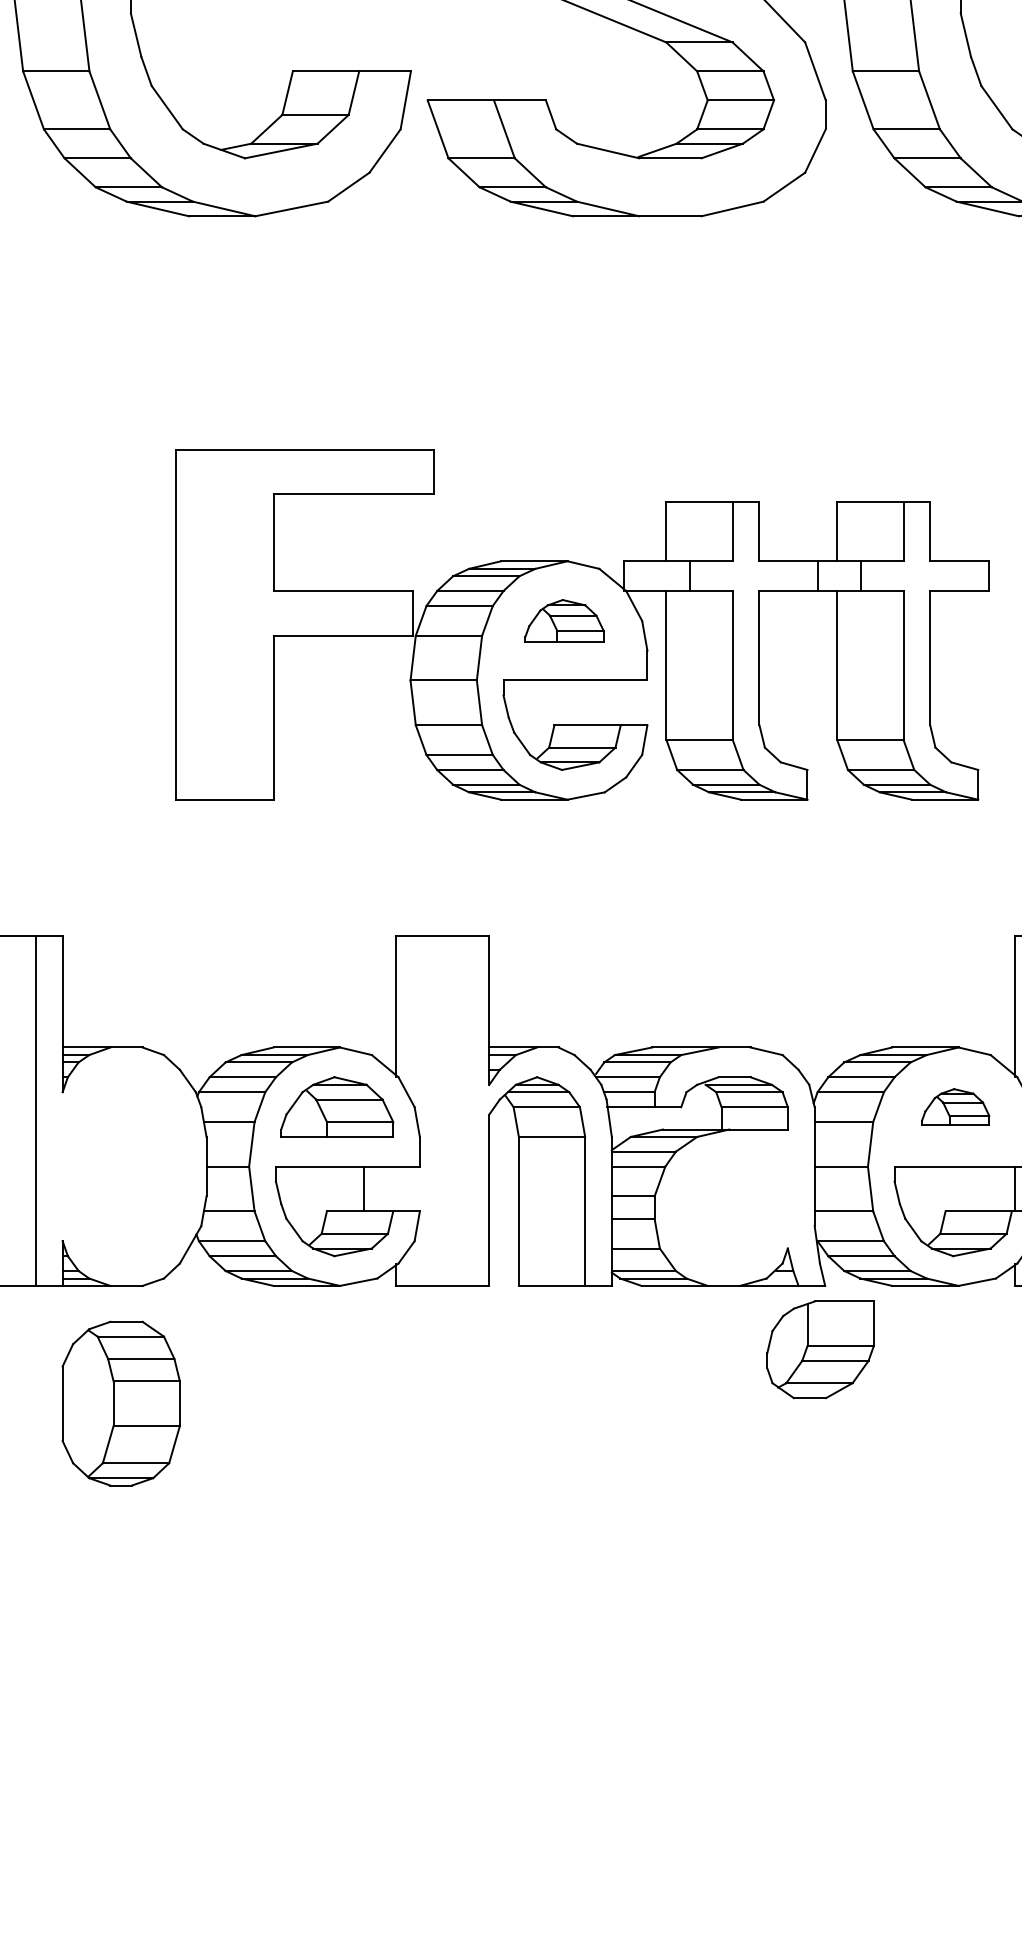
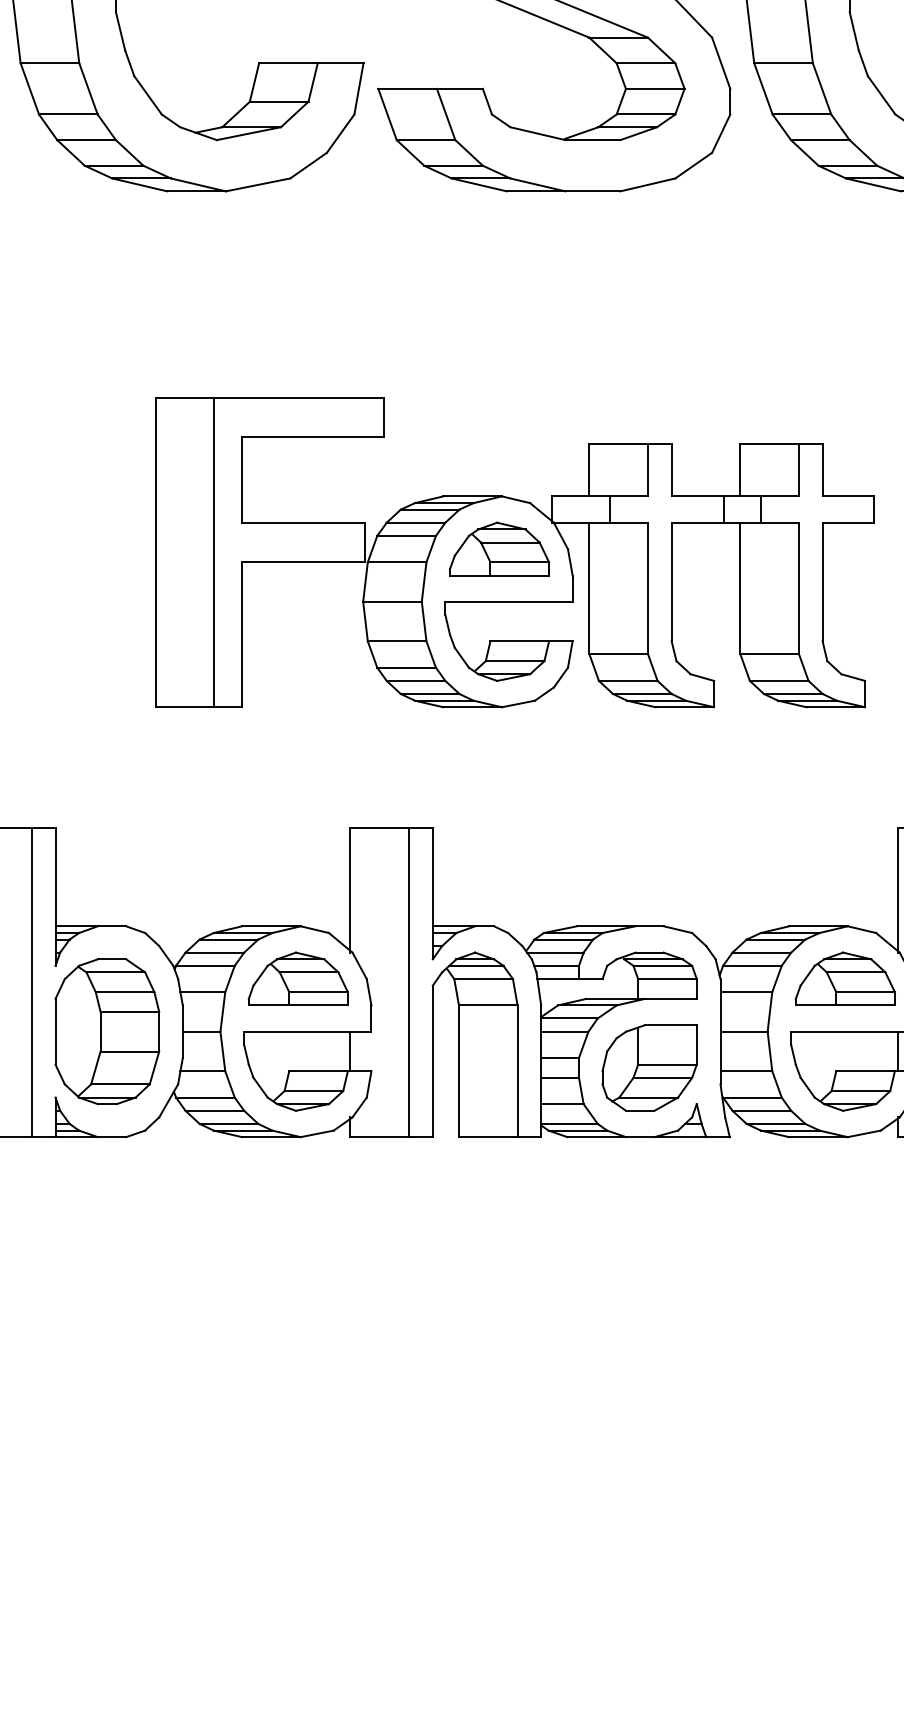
part: (564, 620) -> (499, 548), size x1.43
line: (242, 624) -> (214, 552), added
part: (955, 1106) -> (845, 978), size x1.67
line: (462, 1110) -> (409, 982), added
line: (364, 1188) -> (350, 1051), moved
part: (820, 1349) -> (649, 1067), moved
part: (120, 1403) -> (106, 1031), moved

